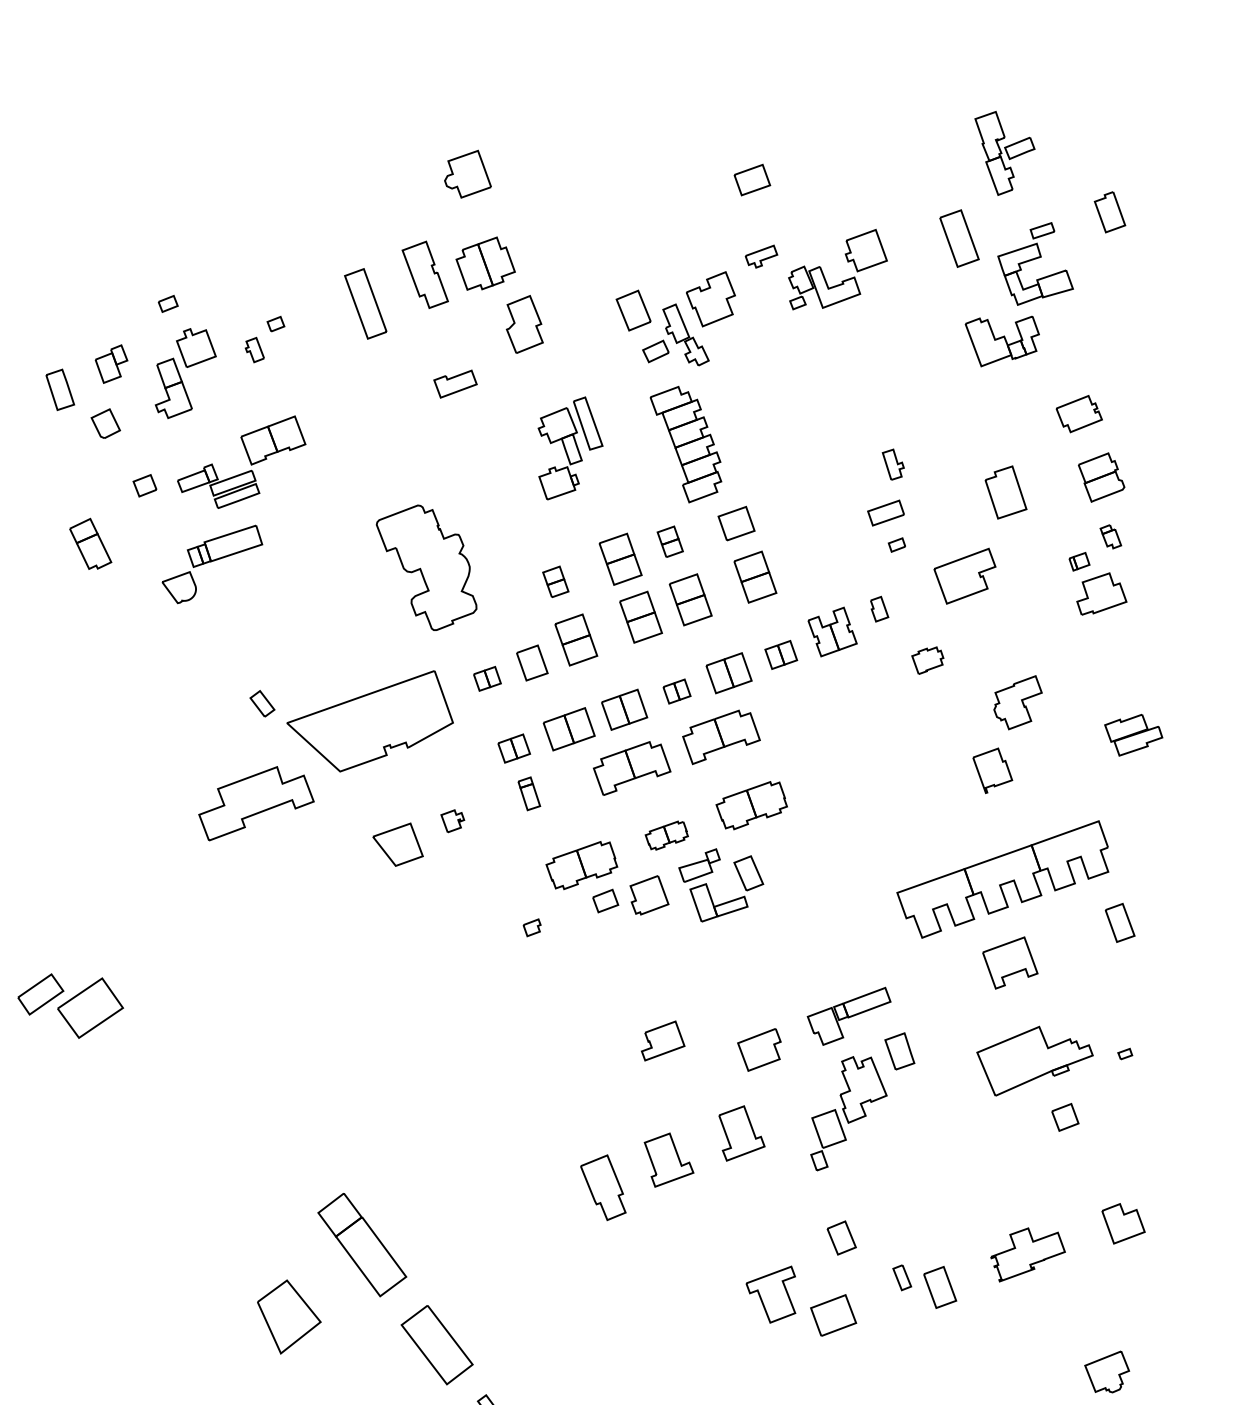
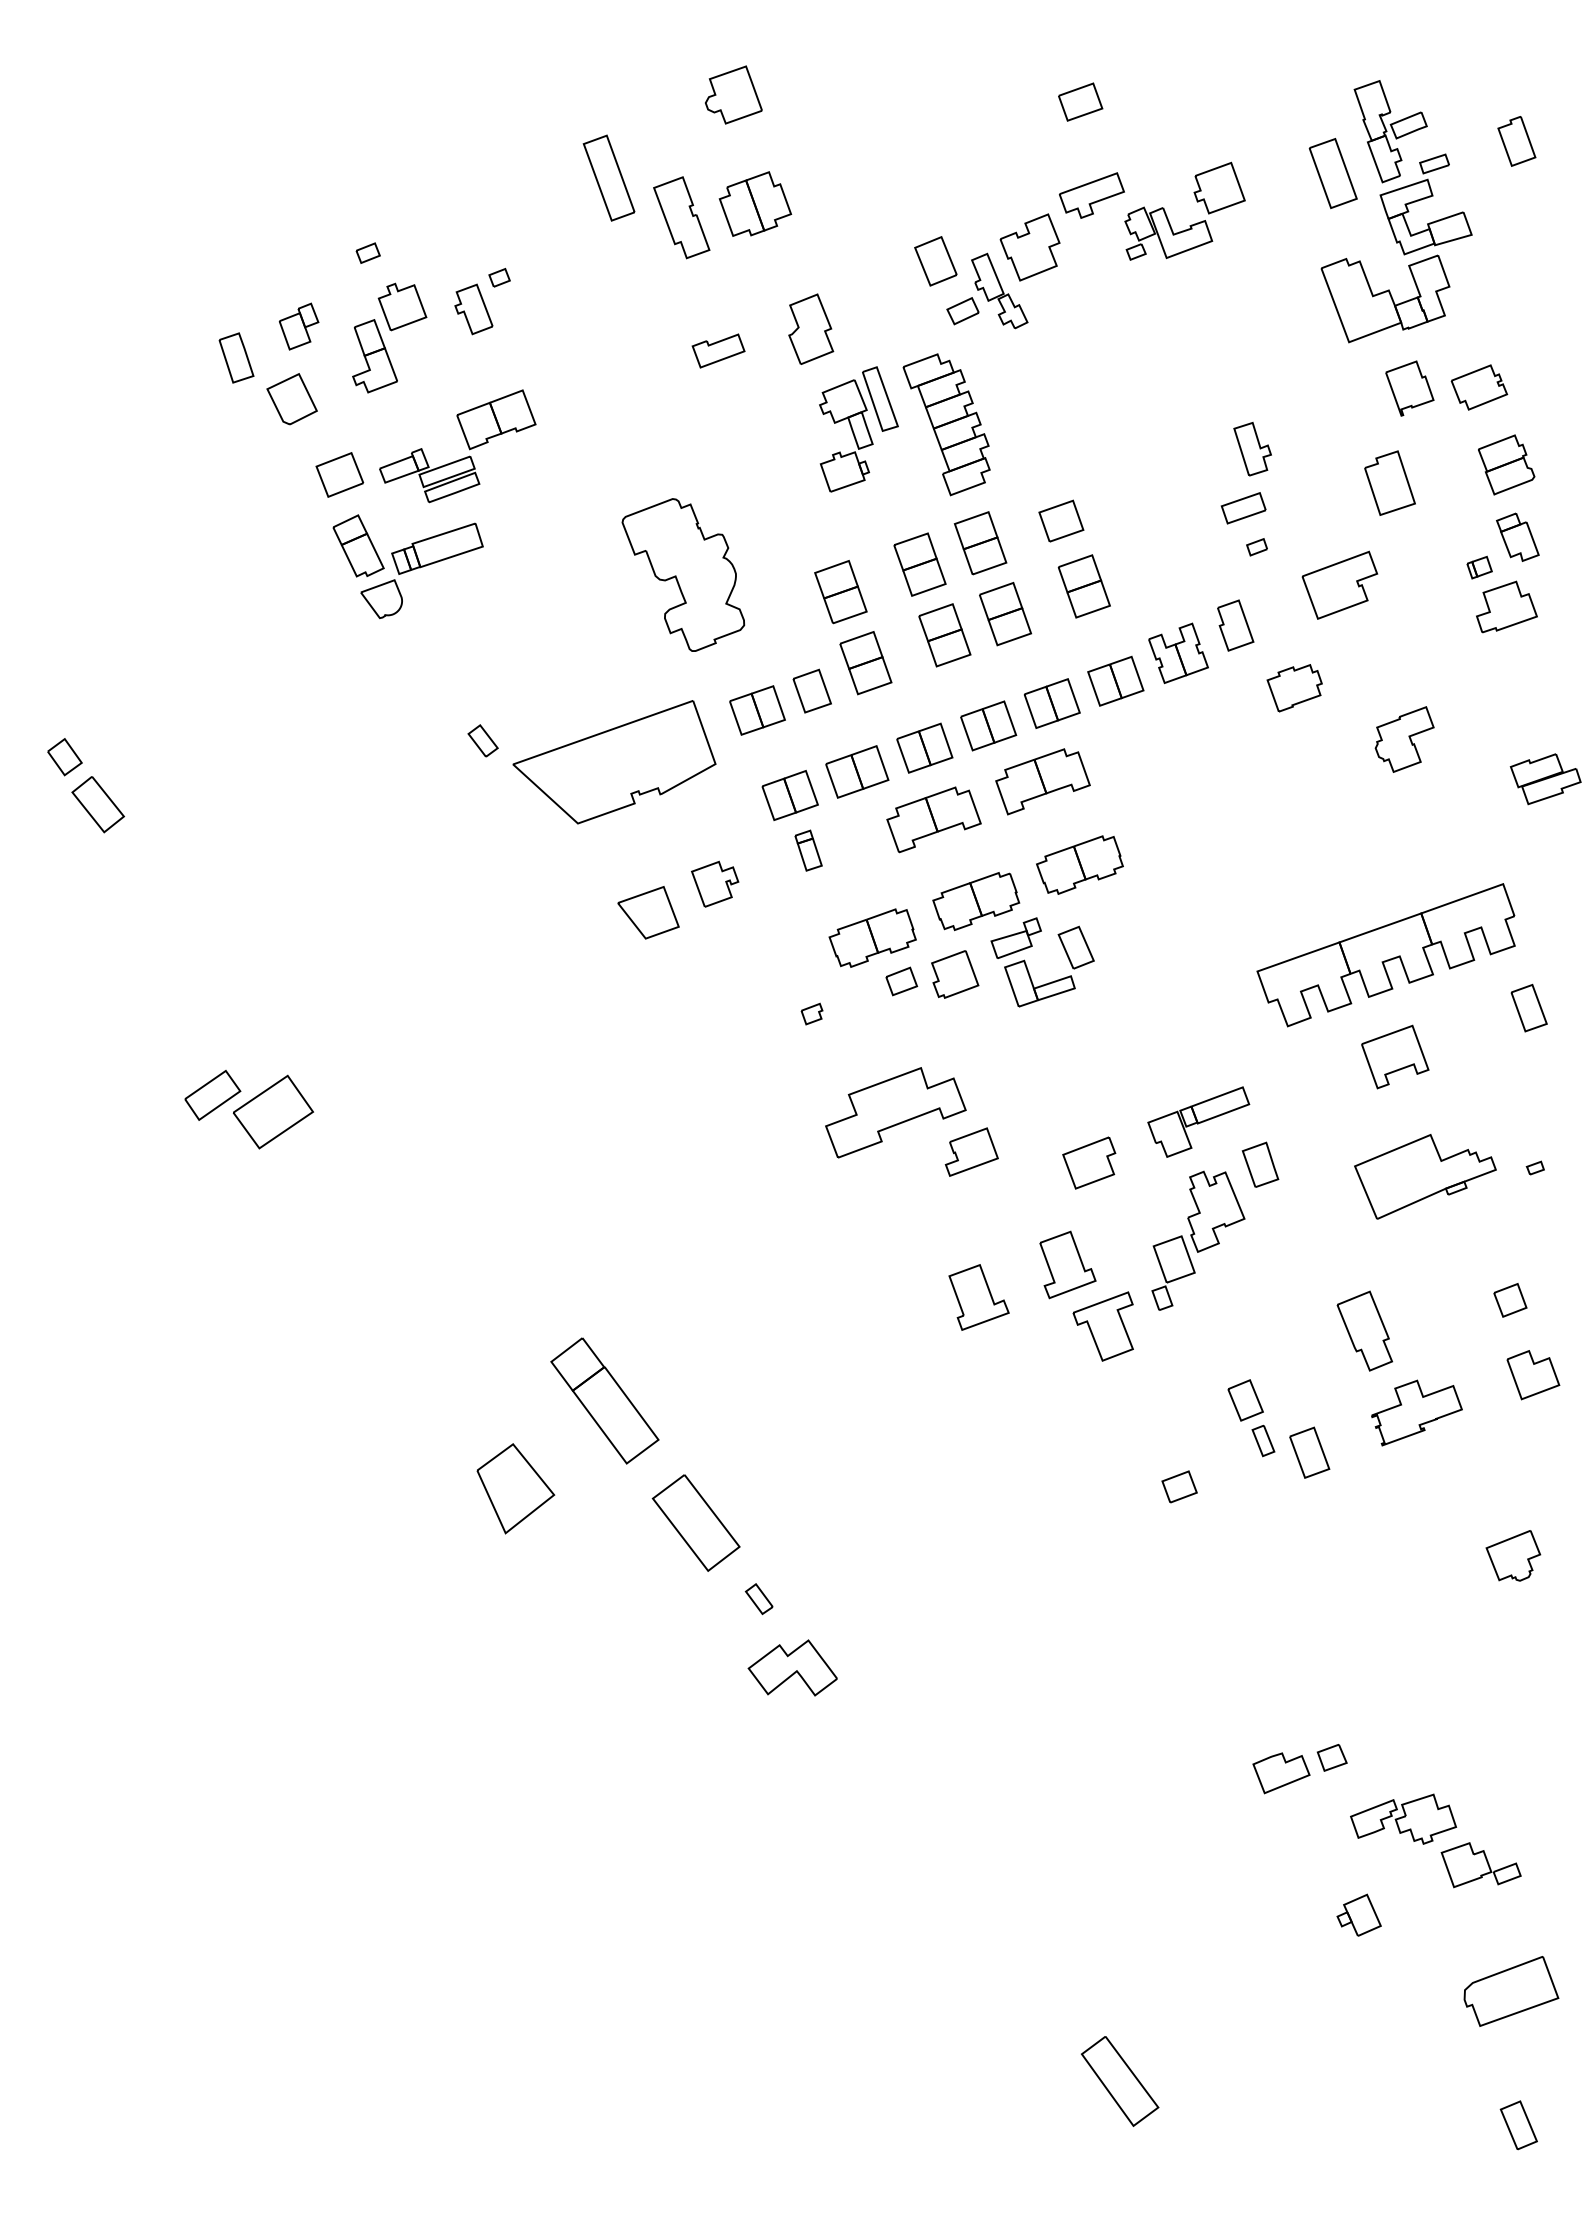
part: (1004, 153) -> (1390, 131), moved
part: (761, 256) -> (1091, 195), size x1.67
part: (365, 303) -> (608, 177), moved
part: (525, 323) -> (811, 328), moved
part: (1002, 341) -> (1385, 298), size x1.43
part: (254, 350) -> (473, 309), size x1.67
part: (105, 423) -> (291, 399), size x1.43
part: (685, 444) -> (946, 424), moved
part: (893, 464) -> (1252, 449), size x1.43
part: (144, 485) -> (339, 474), size x1.67
part: (1110, 536) -> (1517, 536), size x1.67
part: (670, 541) -> (980, 543), size x1.67
part: (90, 543) -> (358, 545), moved
part: (555, 582) -> (840, 592), size x1.67
part: (879, 609) -> (1235, 625), size x1.67
part: (780, 655) -> (1115, 681), size x1.43
part: (927, 660) -> (1294, 688), size x1.43
part: (487, 678) -> (757, 710), size x1.67
part: (676, 691) -> (988, 725), size x1.67
part: (513, 748) -> (789, 795), size x1.43
part: (992, 770) -> (1409, 388), moved
part: (256, 803) -> (895, 1112), moved
part: (452, 820) -> (715, 883), size x1.67
part: (666, 835) -> (976, 901), size x1.67
part: (1065, 1117) -> (1510, 1300), moved
part: (603, 1187) -> (1364, 1330), moved
part: (841, 1238) -> (1245, 1400), moved
part: (770, 1294) -> (1102, 1326), moved
part: (833, 1315) -> (1179, 1486), size x0.62

